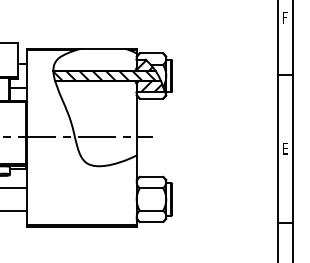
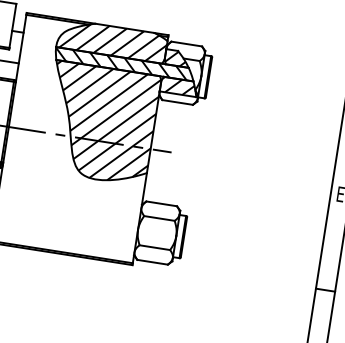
hatch: (95, 59) -> (113, 40), added
hatch: (96, 122) -> (101, 122), added

